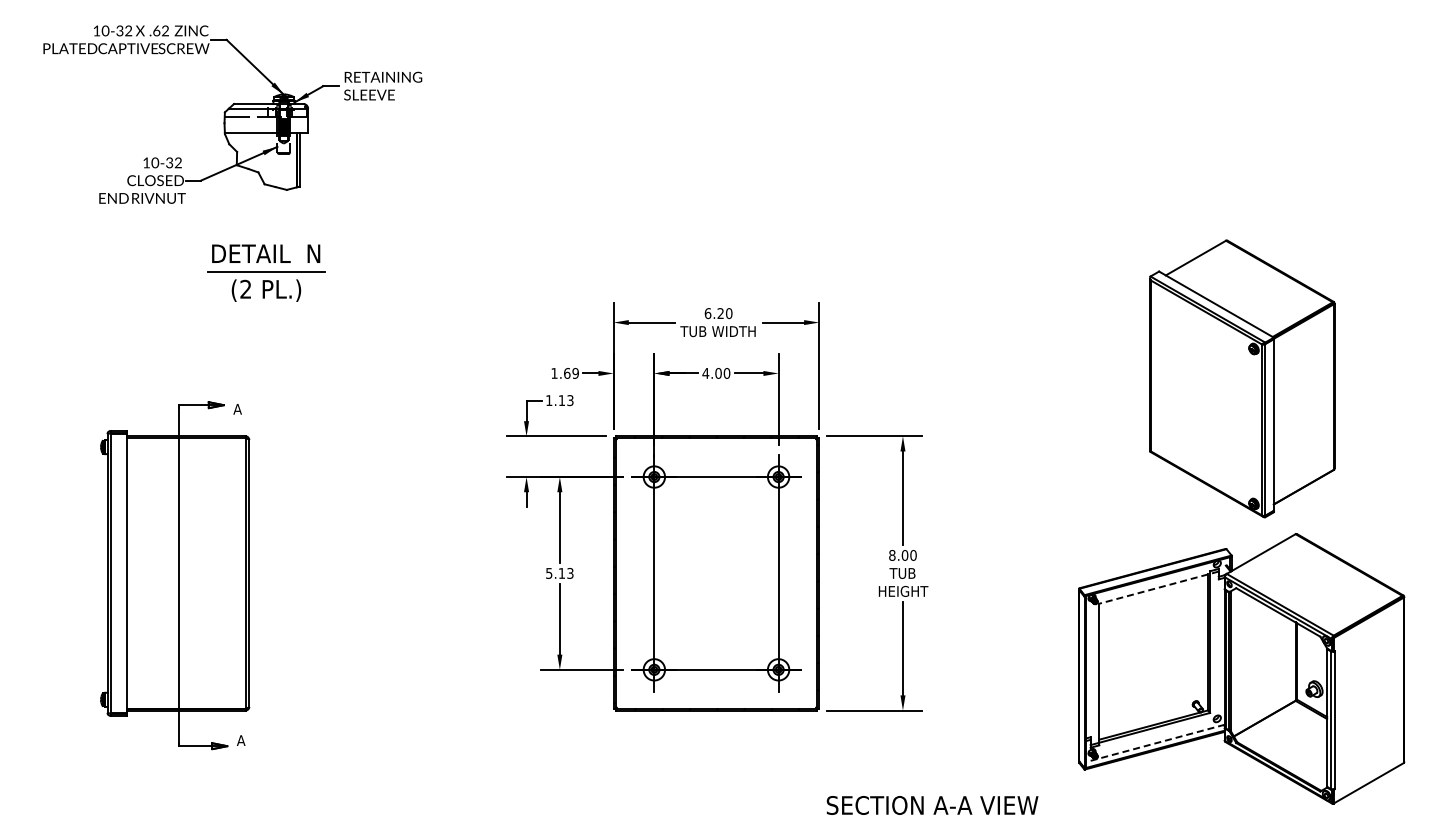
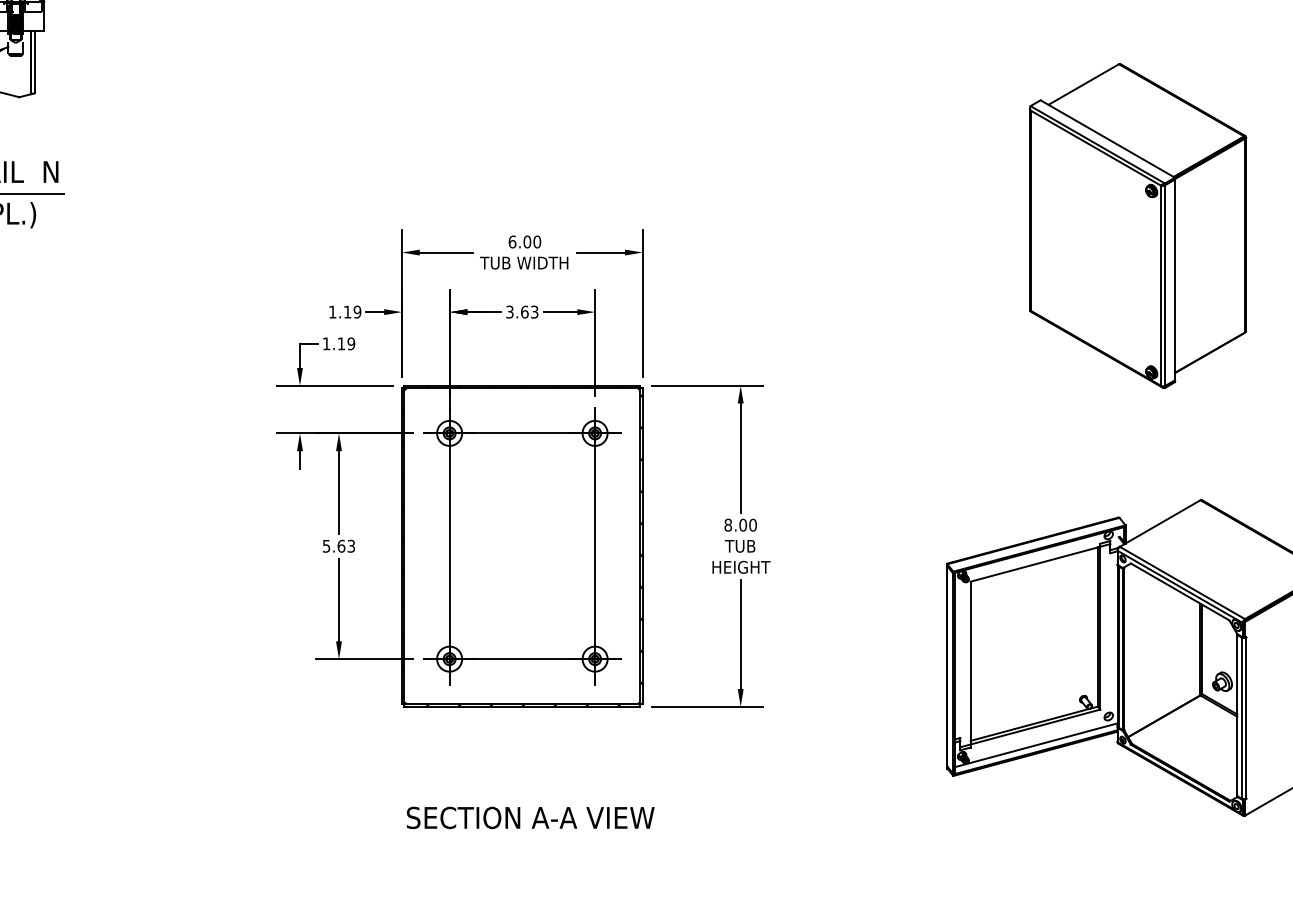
text: (720, 313) -> (527, 241), 6.20 -> 6.00
text: (716, 372) -> (522, 311), 4.00 -> 3.63
text: (567, 373) -> (347, 312), 1.69 -> 1.19
part: (1242, 378) -> (1138, 225), moved
text: (570, 400) -> (351, 343), 1.13 -> 1.19
text: (561, 573) -> (340, 546), 5.13 -> 5.63
line: (1159, 587) -> (1041, 562), dashed -> solid
line: (1155, 743) -> (1036, 745), dashed -> solid
text: (932, 805) -> (530, 817), moved

